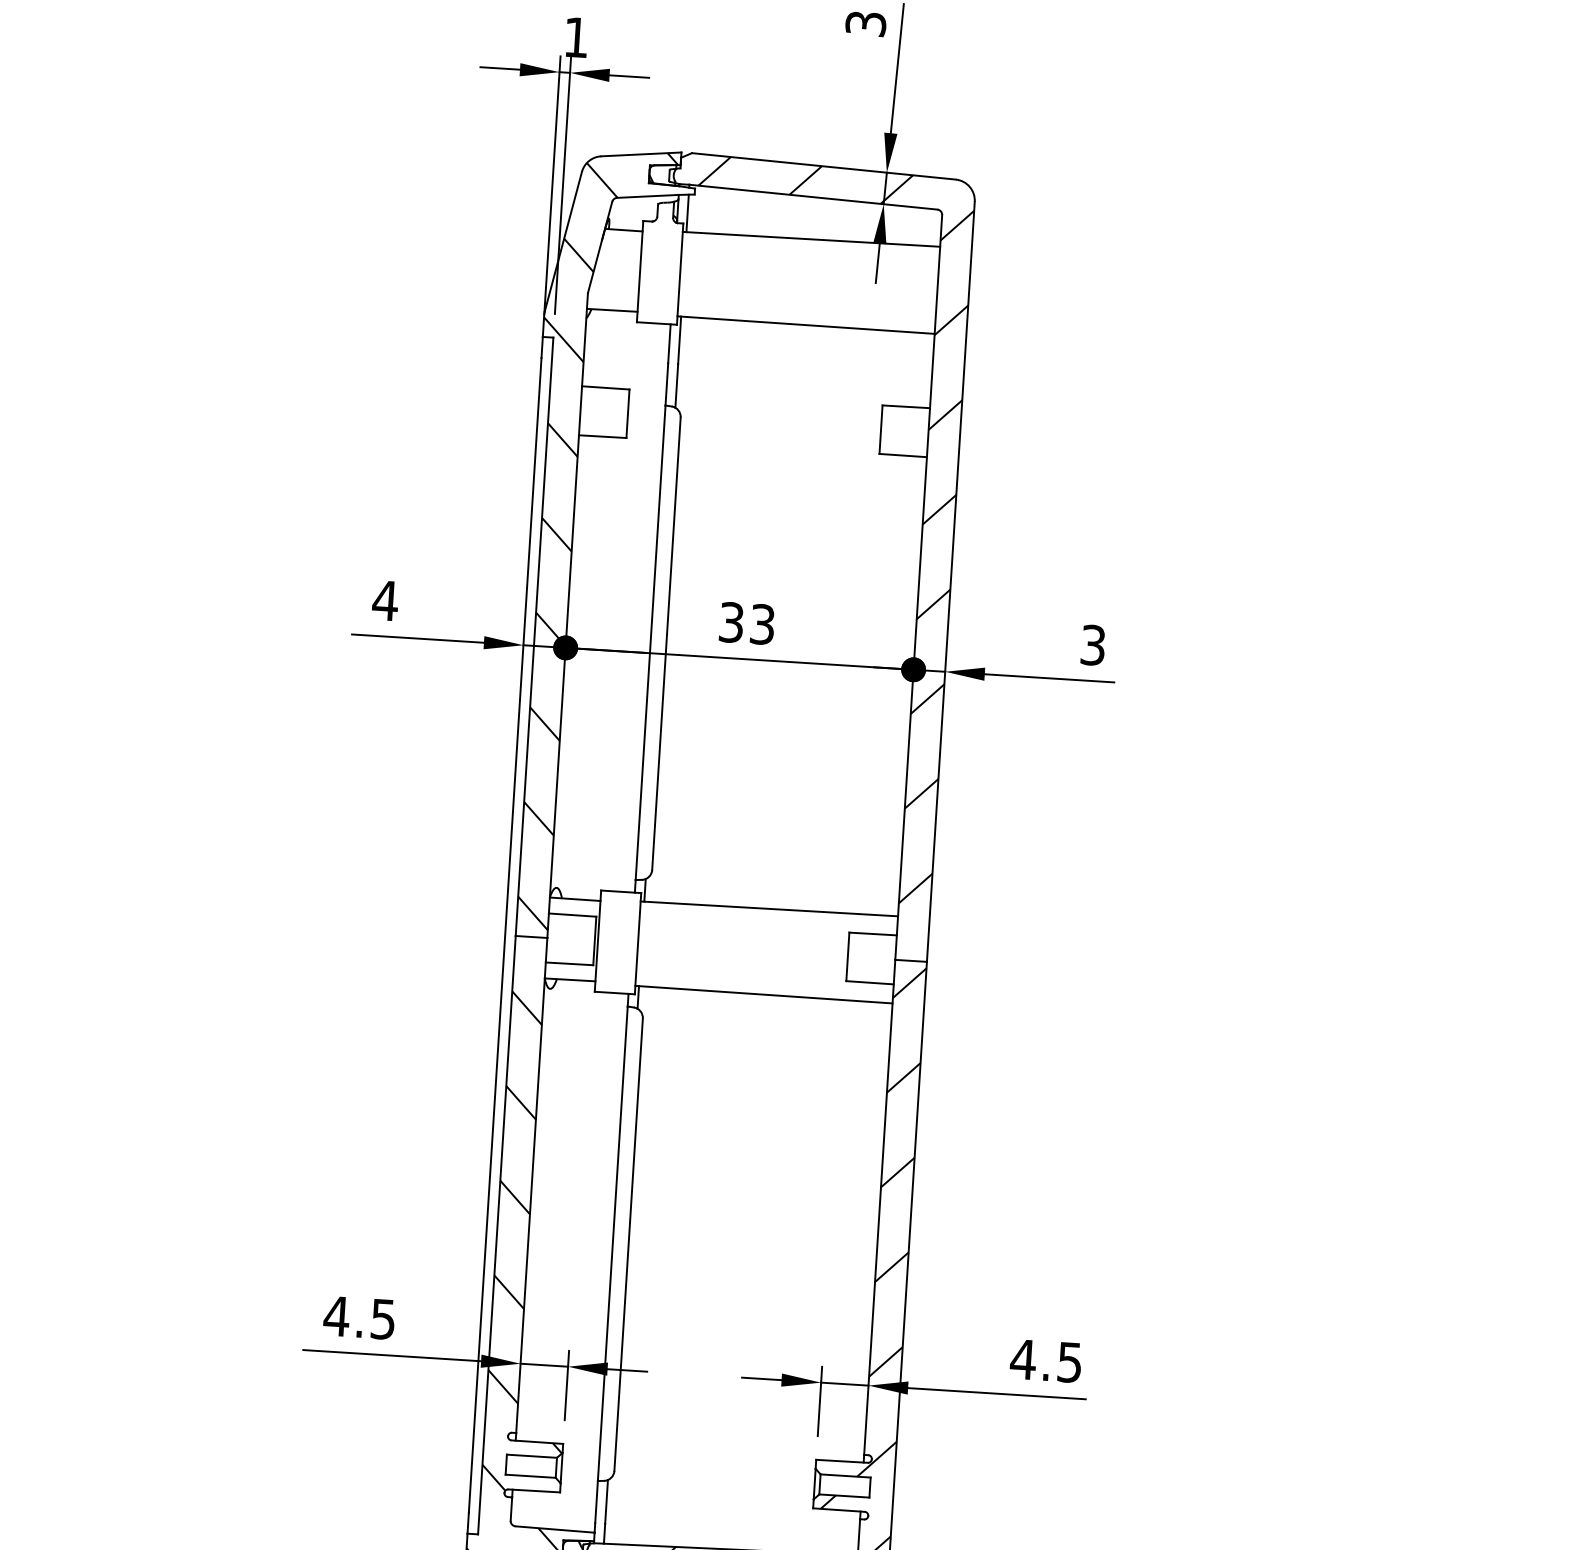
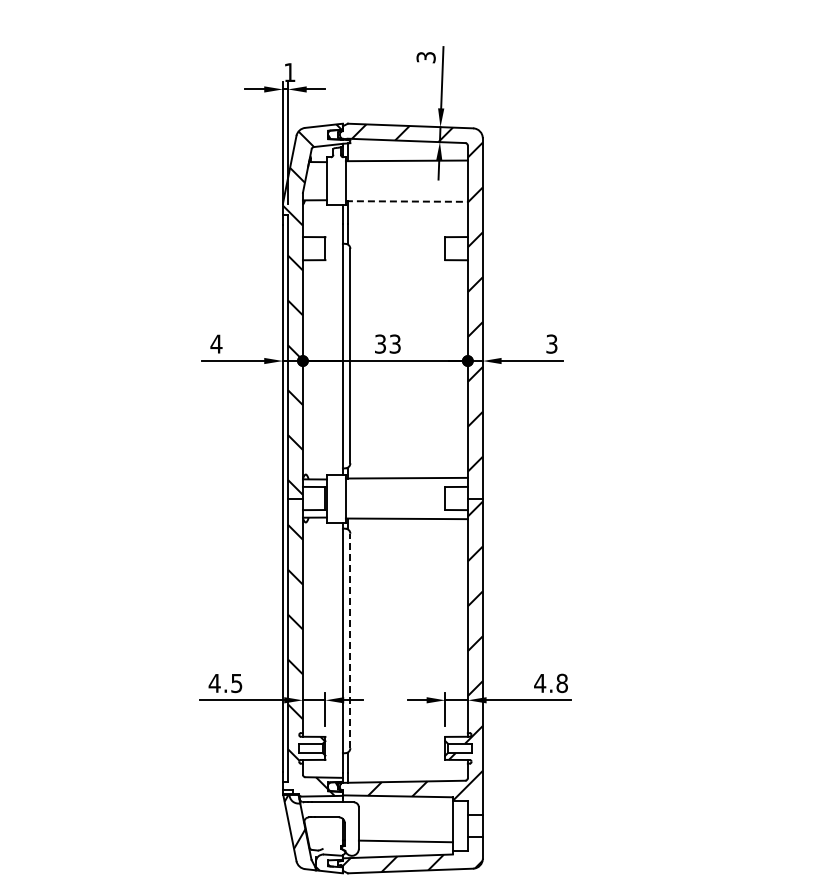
line: (805, 325) -> (406, 201), solid -> dashed
line: (628, 1243) -> (350, 640), solid -> dashed
text: (1068, 1362) -> (561, 683), 4.5 -> 4.8

